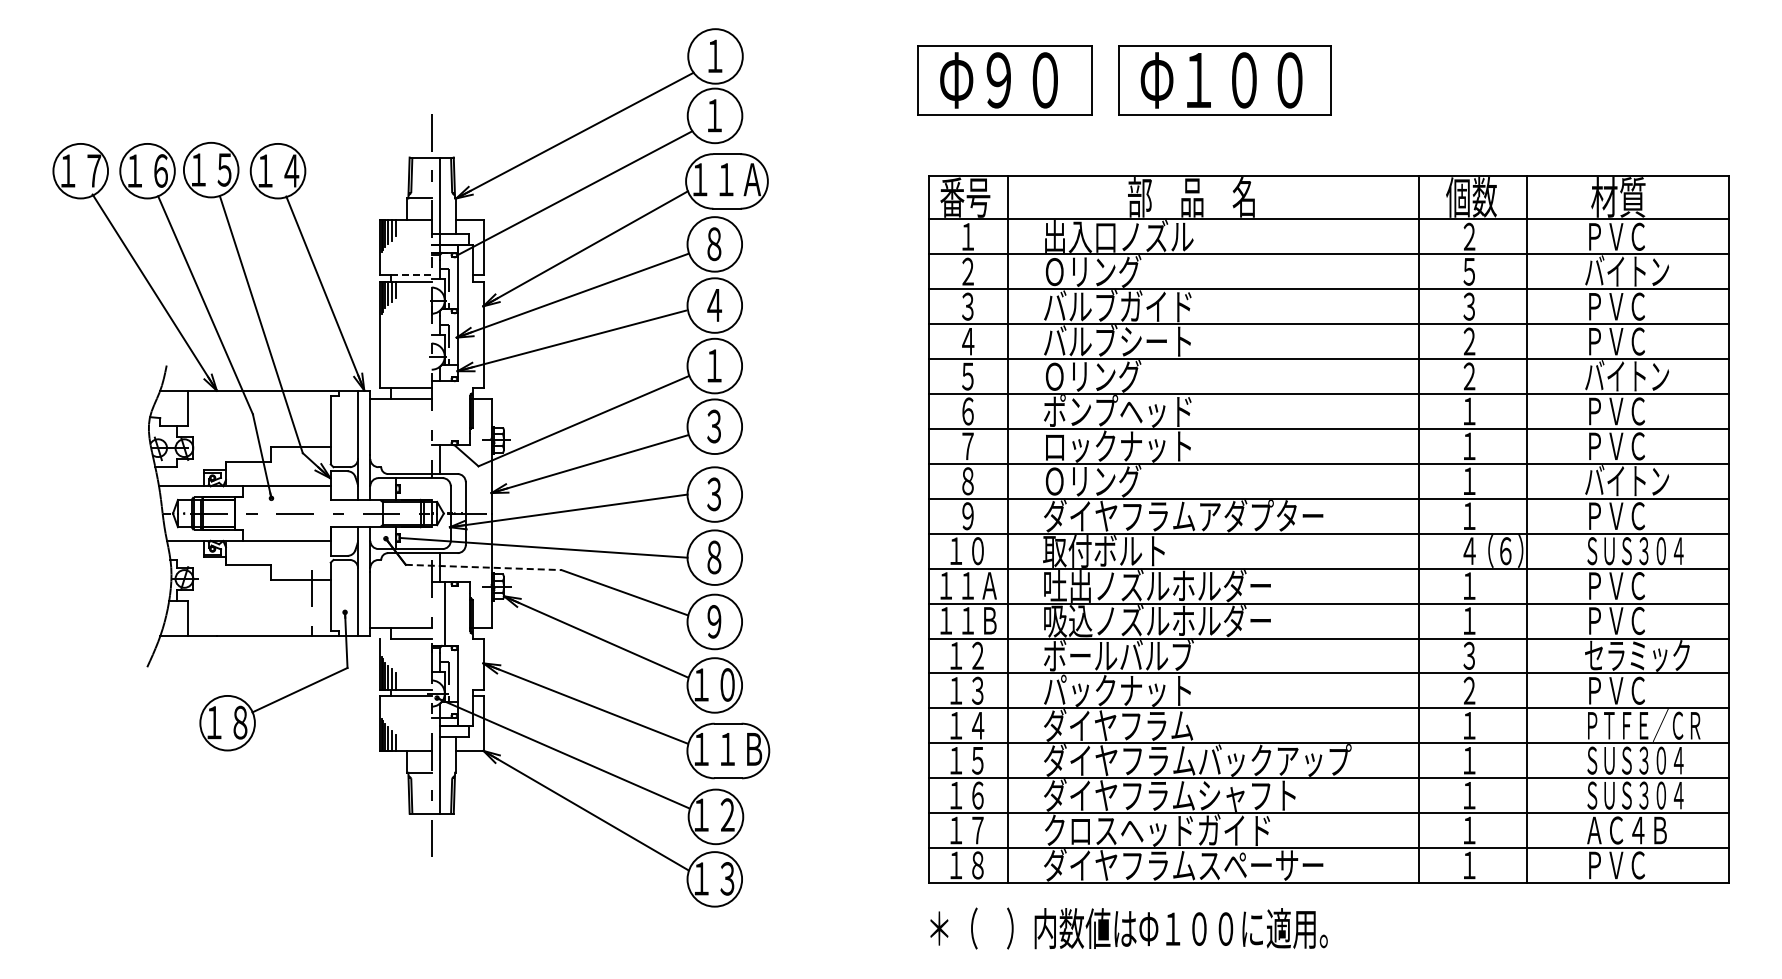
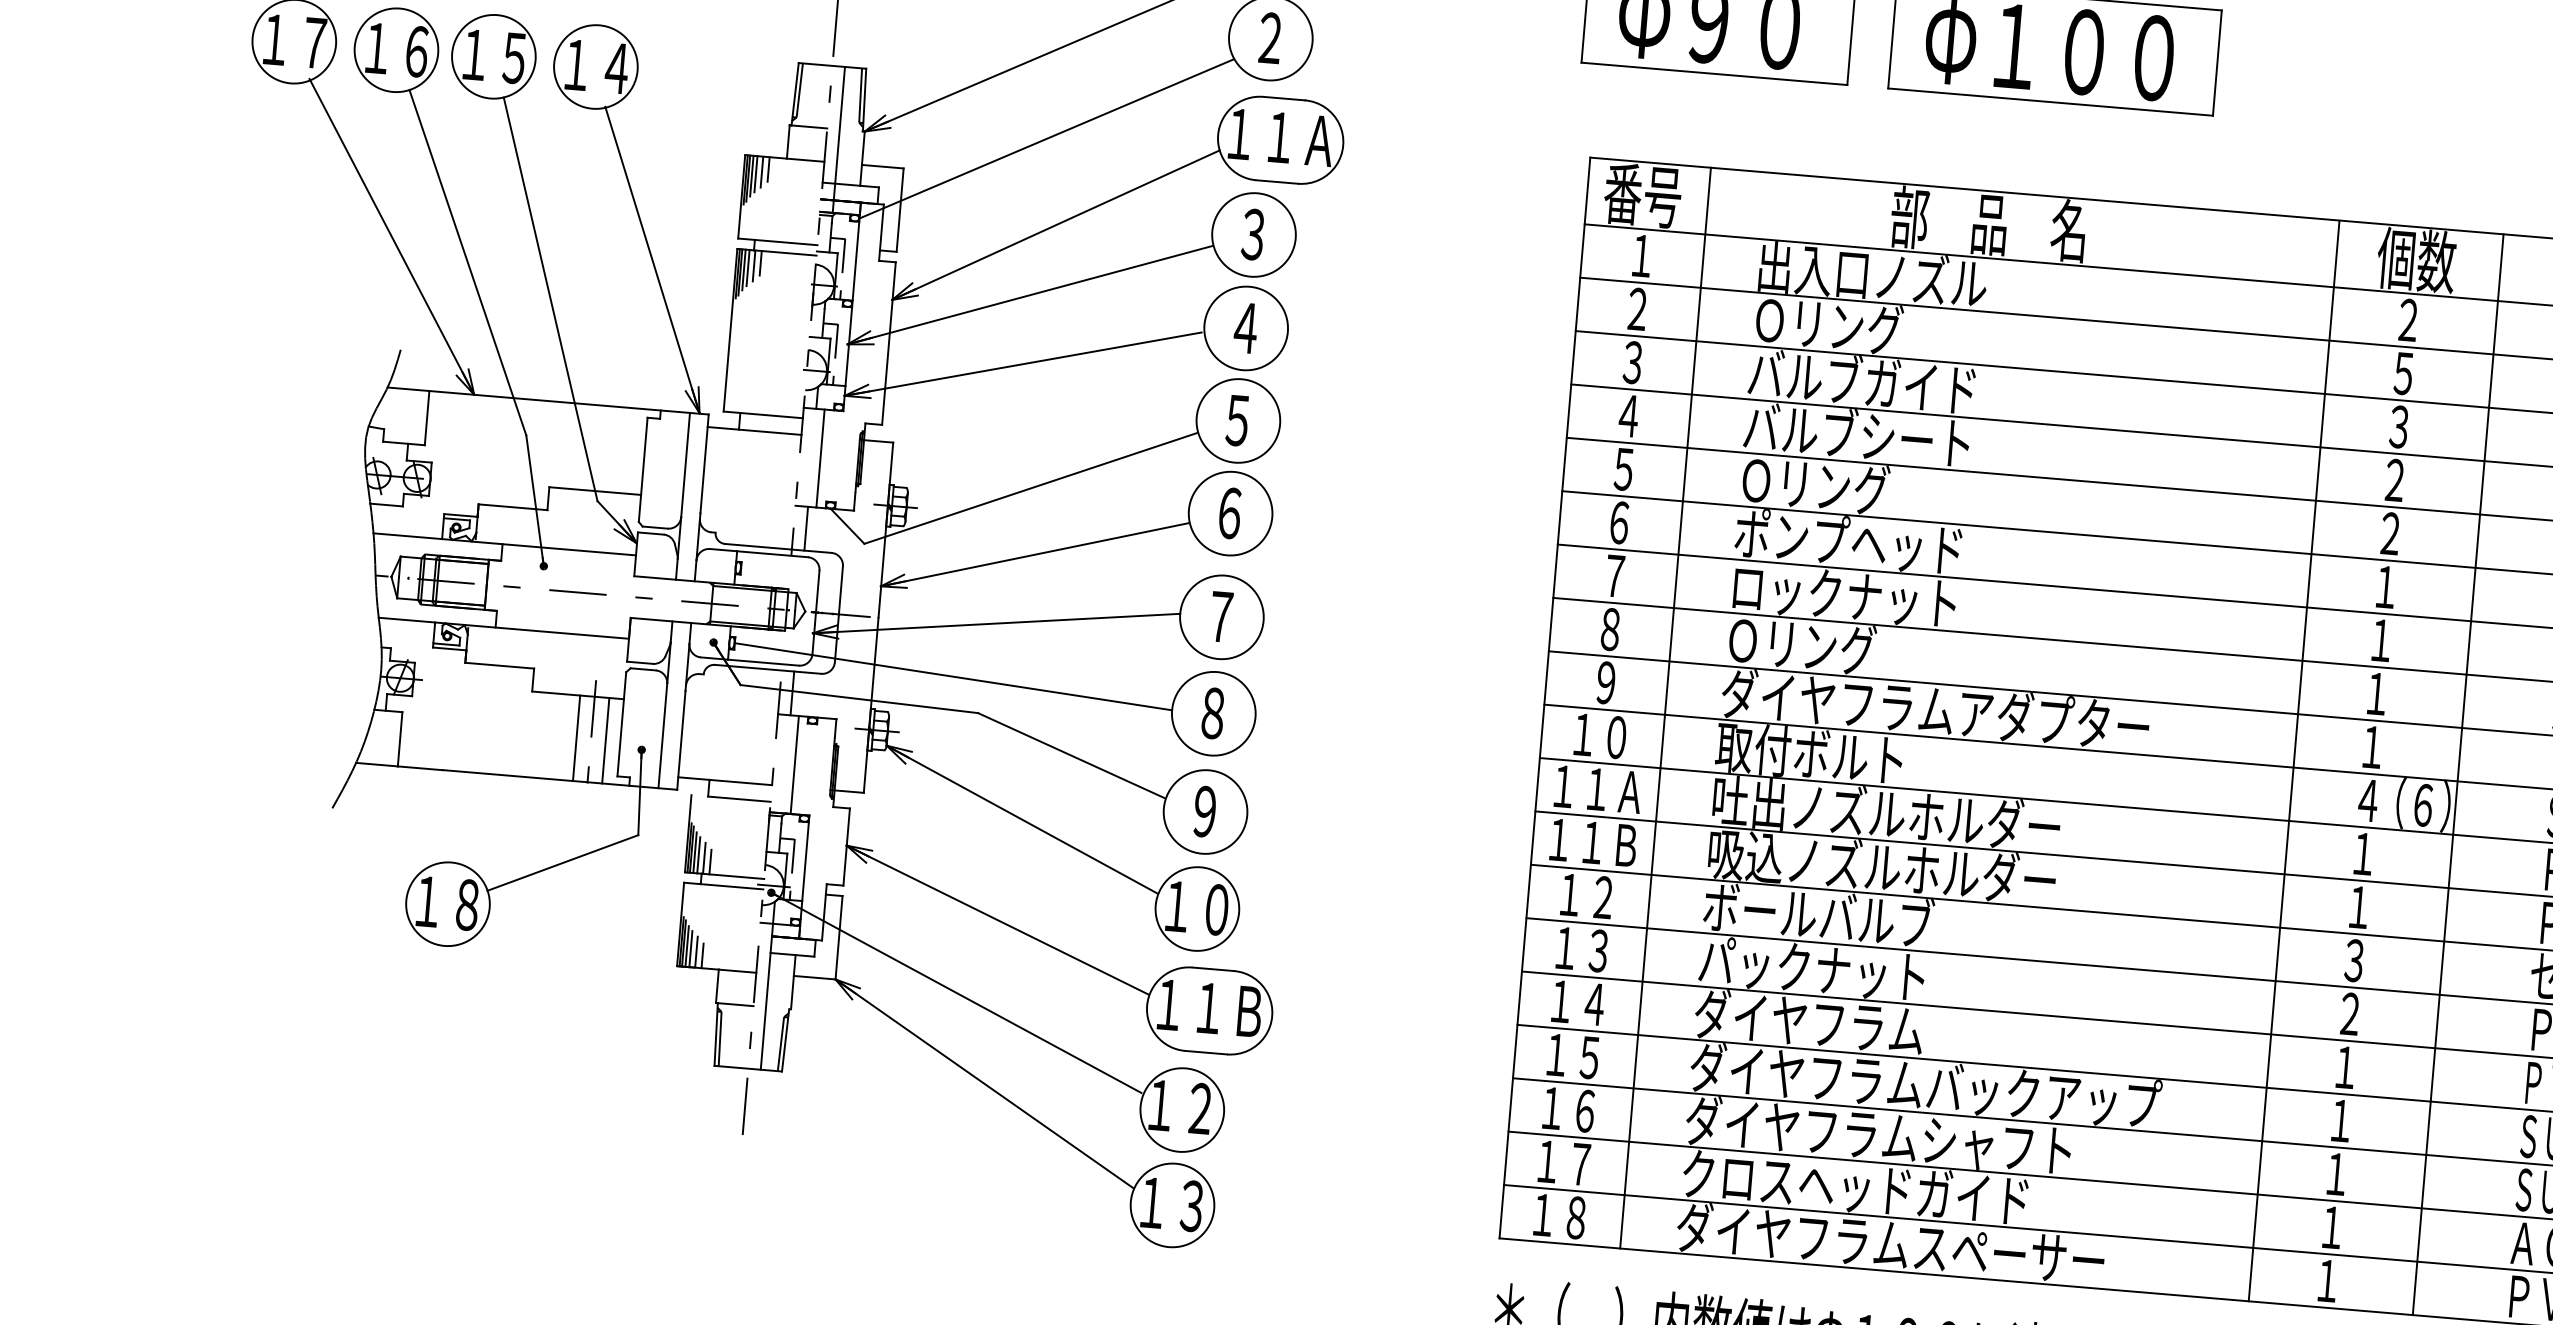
text: (714, 114) -> (1270, 36), １ -> ２
text: (714, 243) -> (1253, 233), ８ -> ３
line: (411, 274) -> (786, 242), dashed -> solid
text: (714, 365) -> (1237, 420), １ -> ５
line: (445, 413) -> (820, 458), added
text: (714, 426) -> (1230, 513), ３ -> ６
text: (714, 494) -> (1221, 617), ３ -> ７
line: (483, 567) -> (859, 699), dashed -> solid
line: (302, 608) -> (577, 738), added
line: (321, 608) -> (606, 740), added

